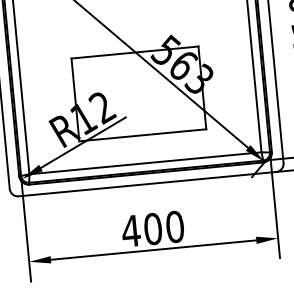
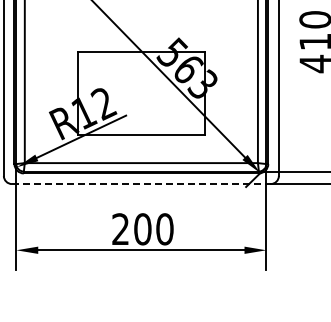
line: (147, 184) -> (141, 184), solid -> dashed
text: (130, 230) -> (120, 228), 400 -> 200

